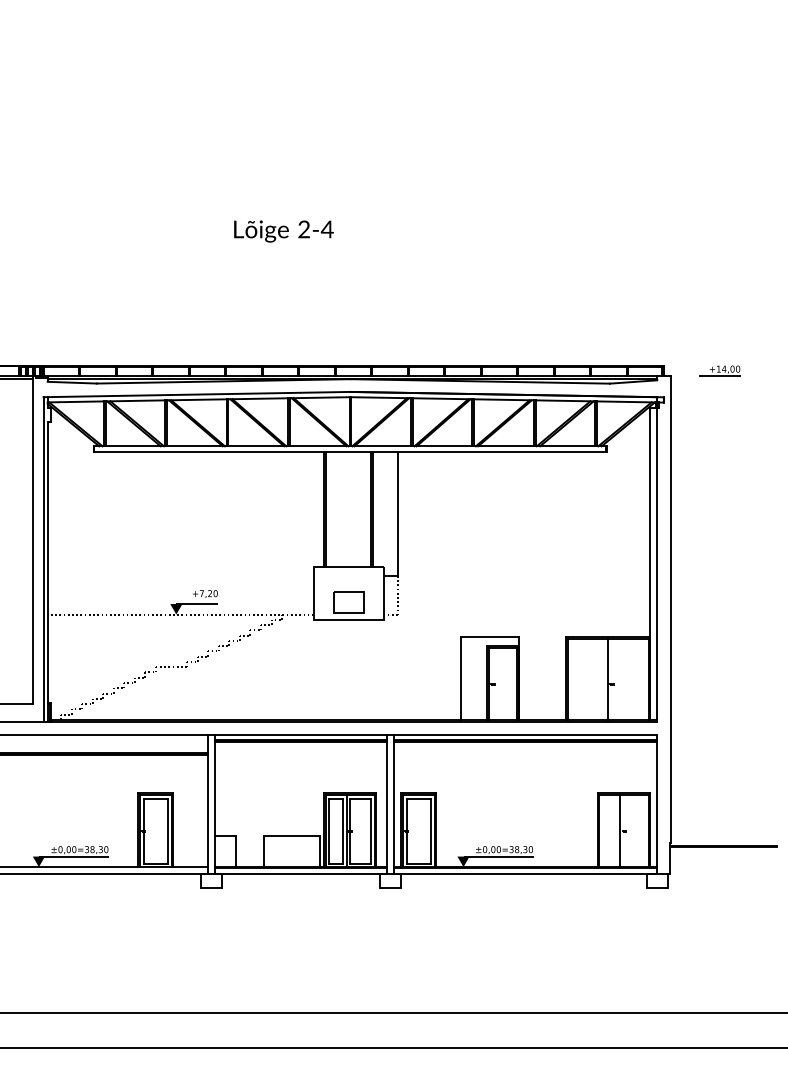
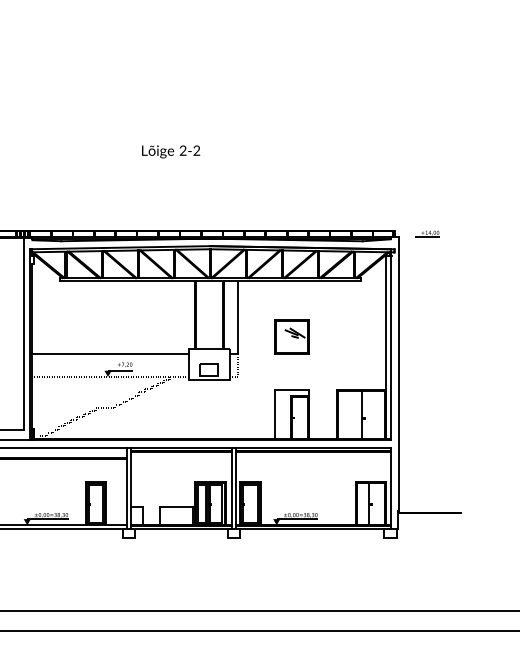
text: (326, 229) -> (196, 150), 2-4 -> 2-2
part: (488, 545) -> (291, 336), added
line: (180, 576) -> (110, 354), added

